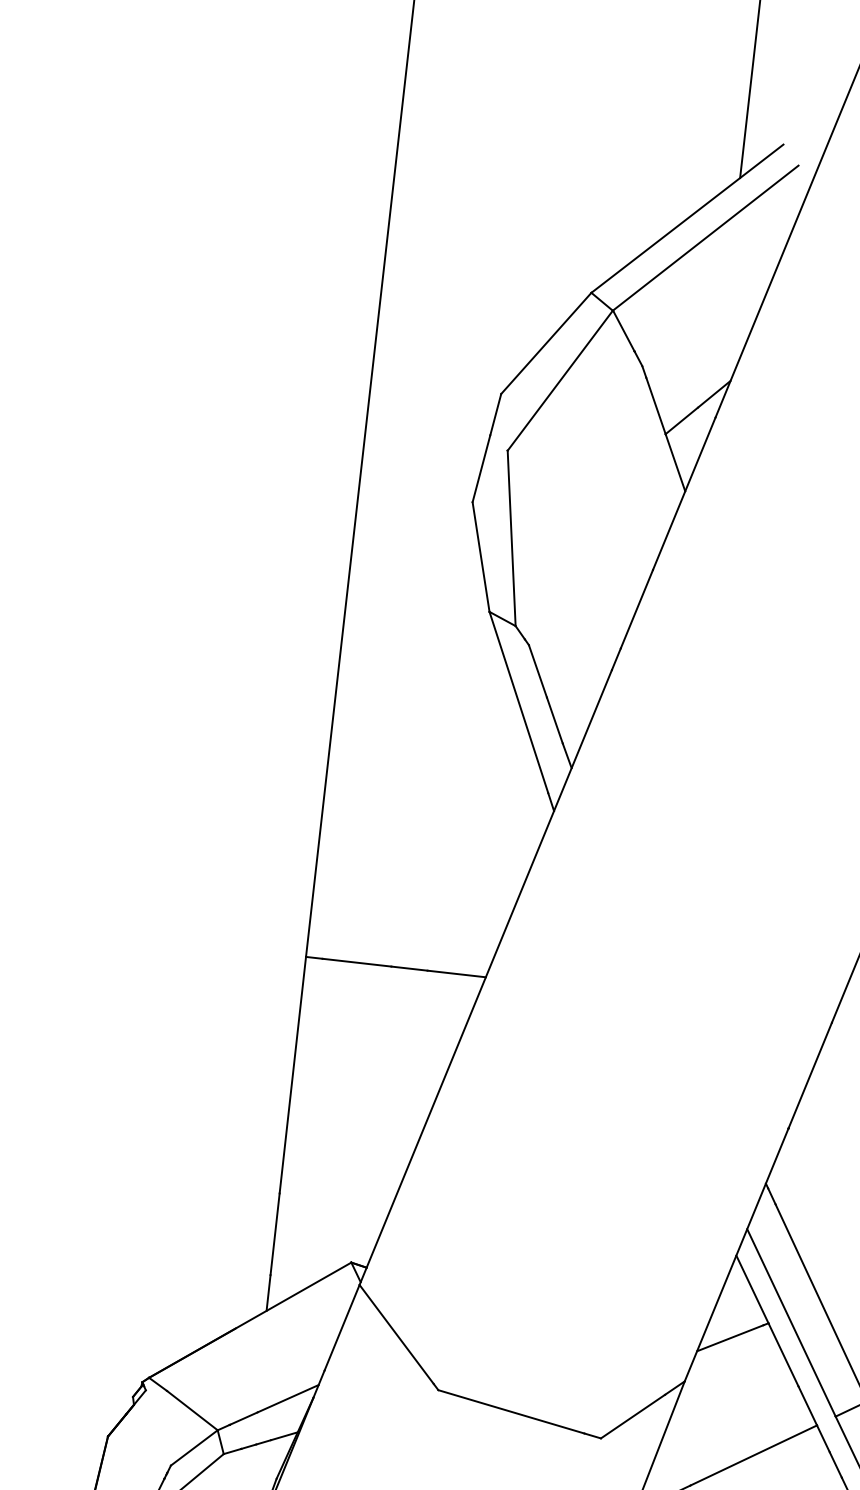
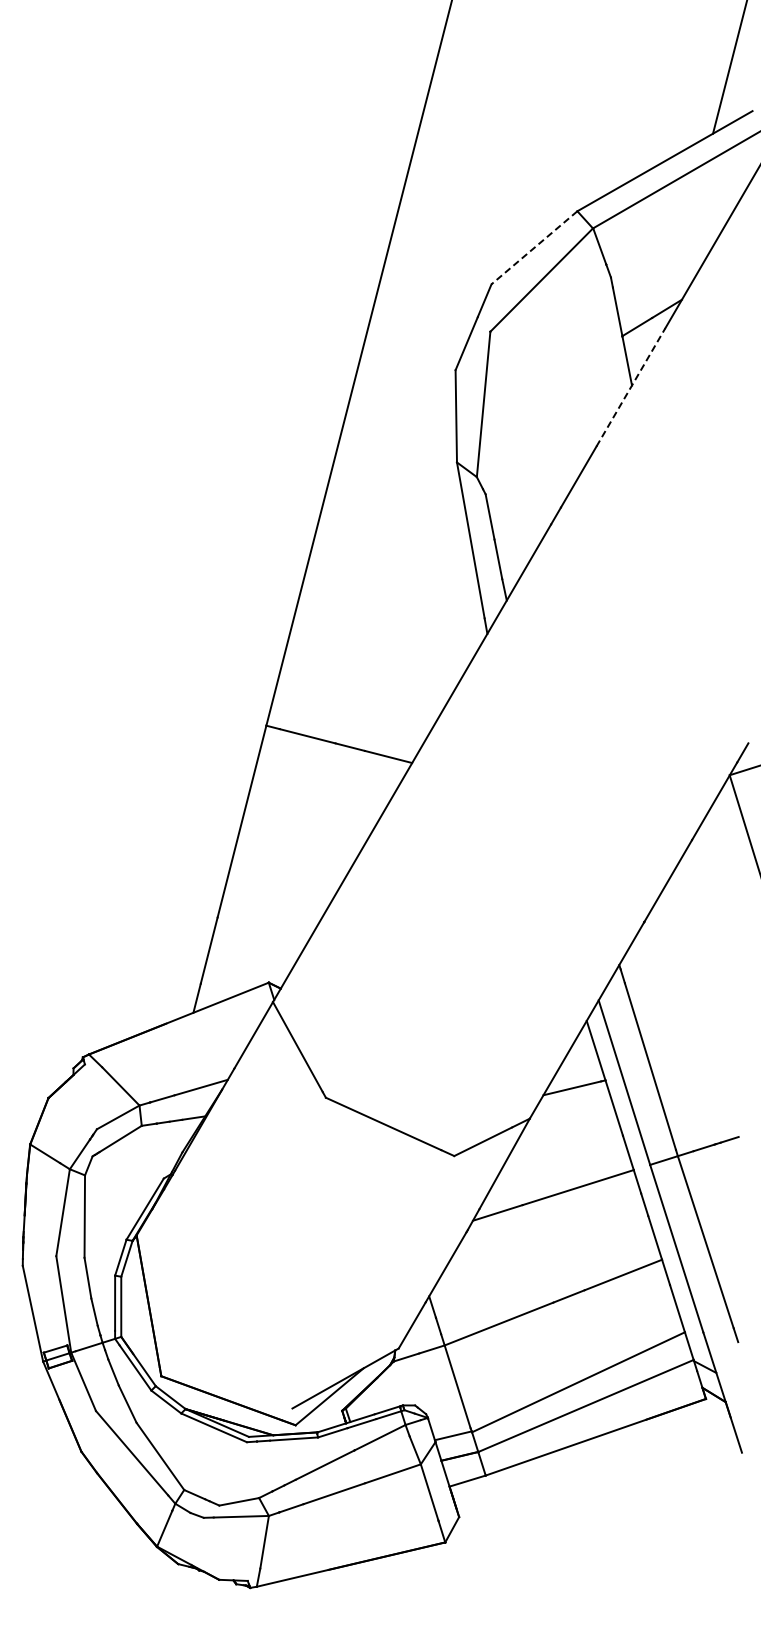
line: (546, 344) -> (534, 248), solid -> dashed
line: (684, 493) -> (631, 387), solid -> dashed

